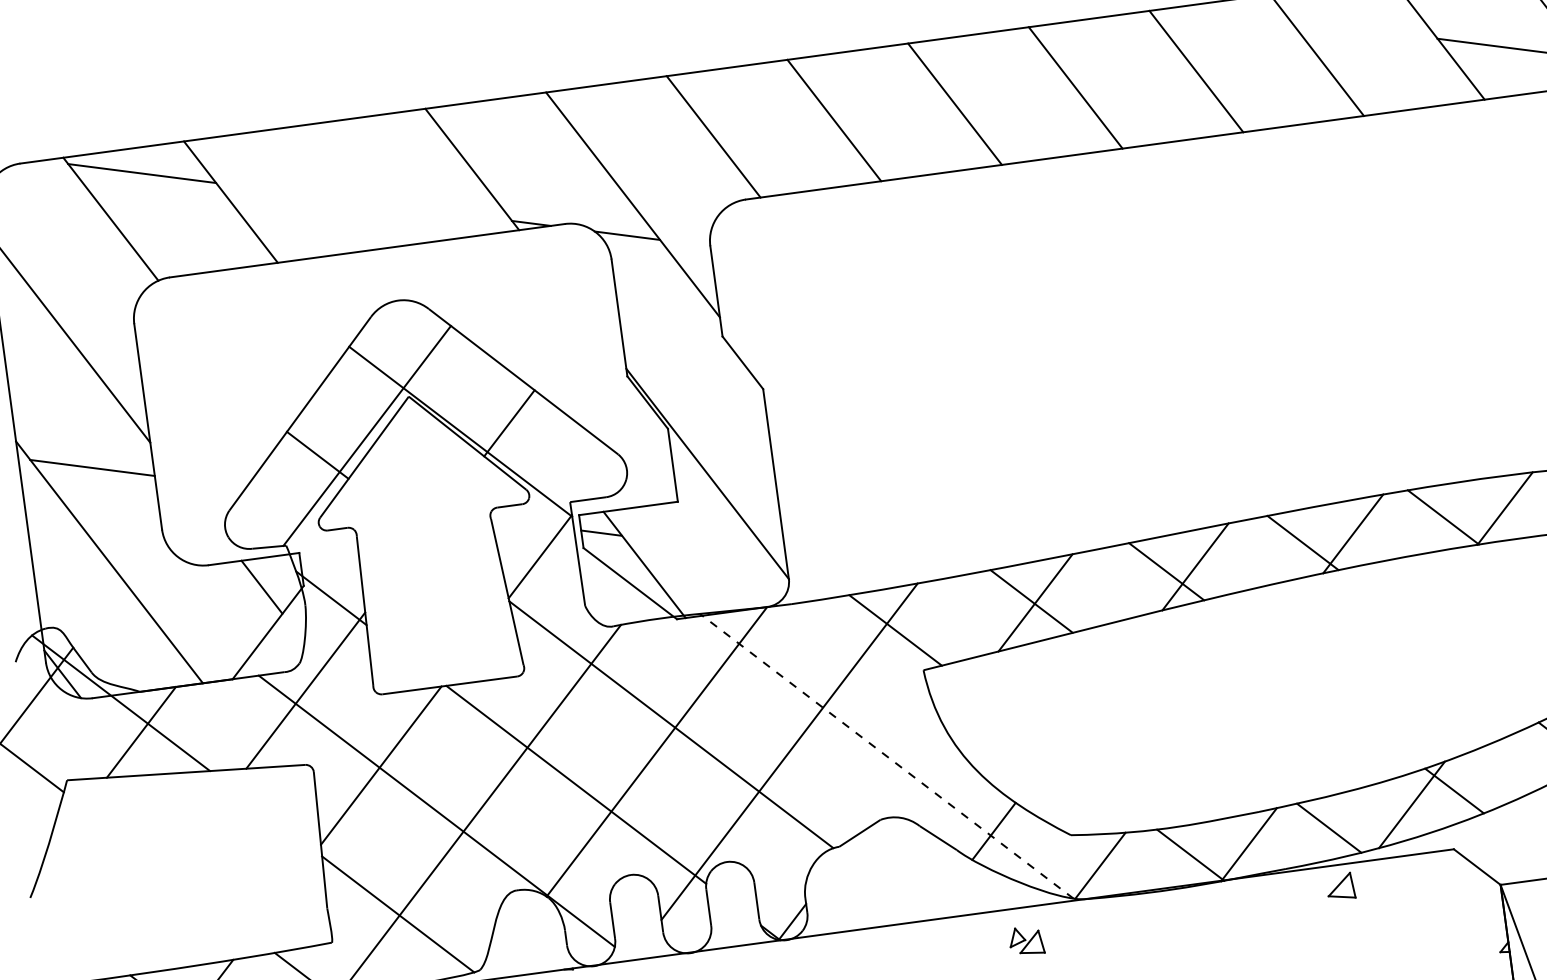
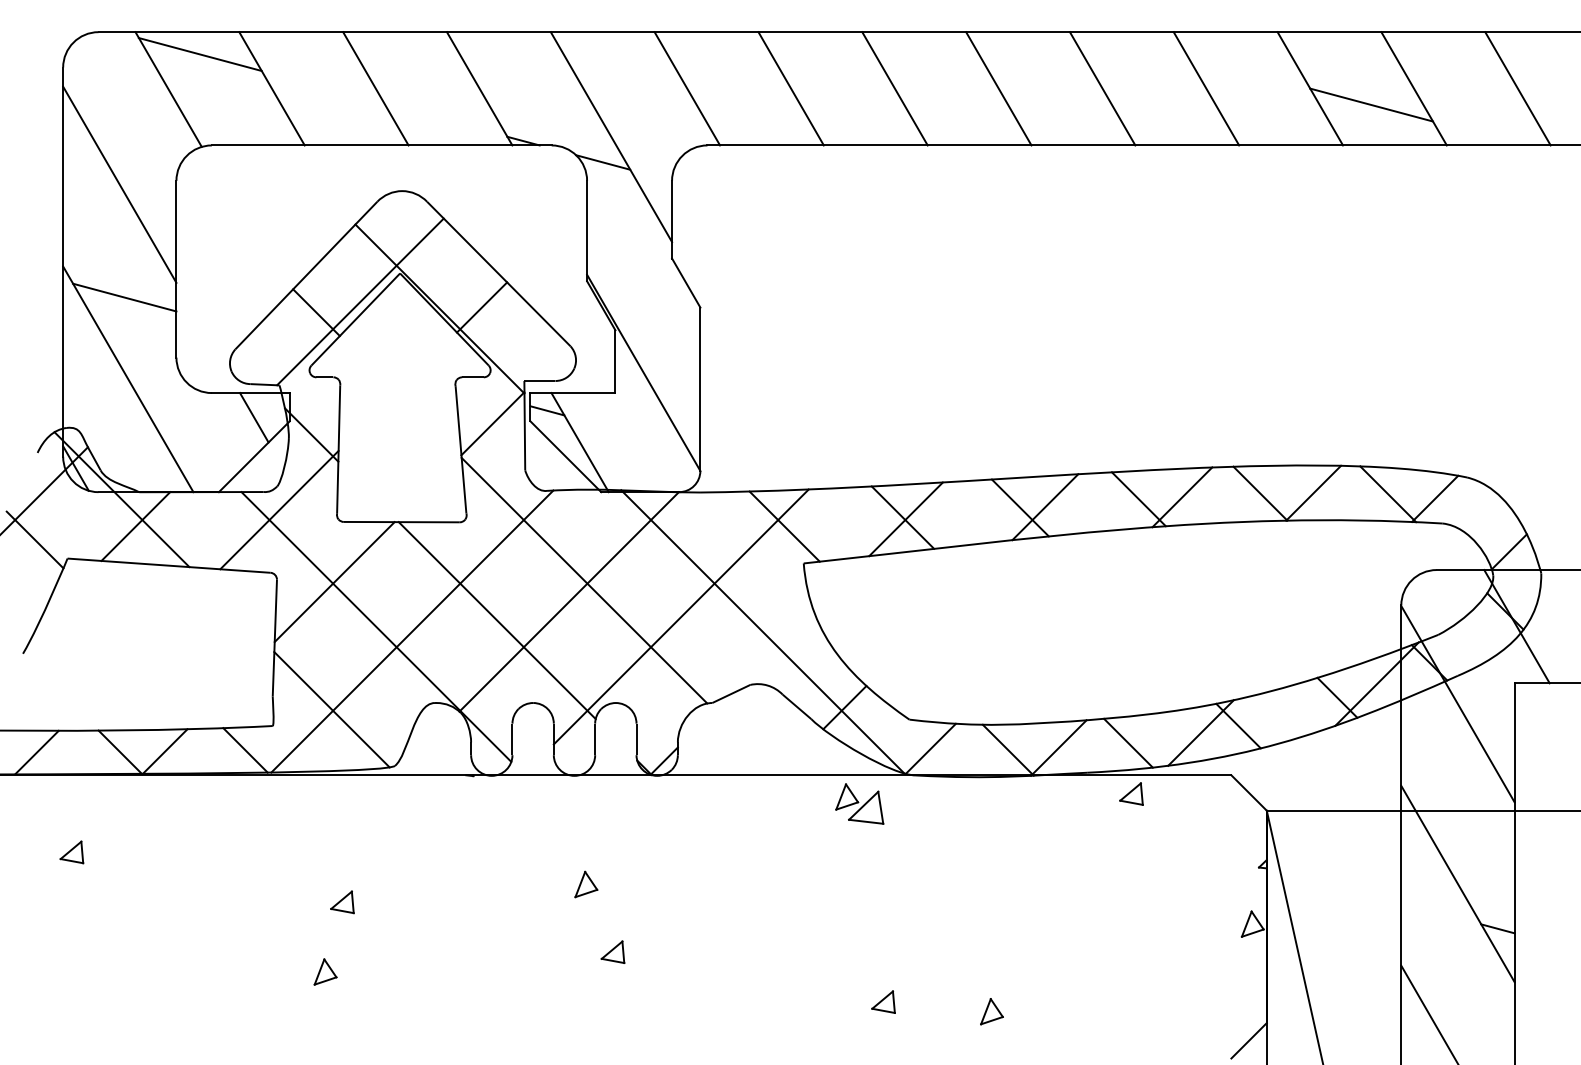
line: (351, 185) -> (375, 88), added
line: (886, 755) -> (762, 631), dashed -> solid
part: (1026, 940) -> (859, 803), size x1.67

